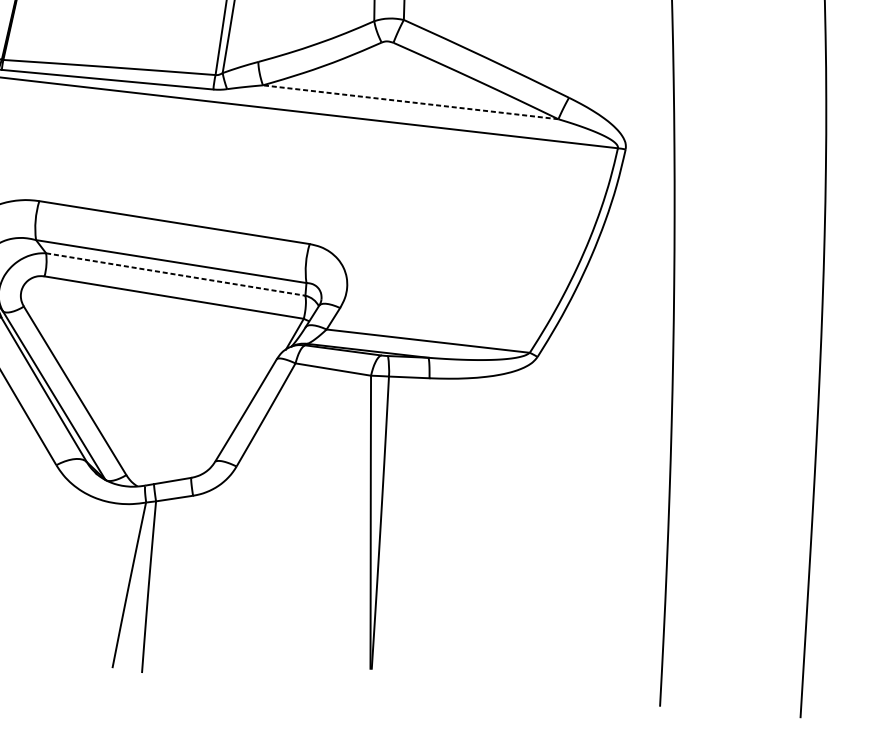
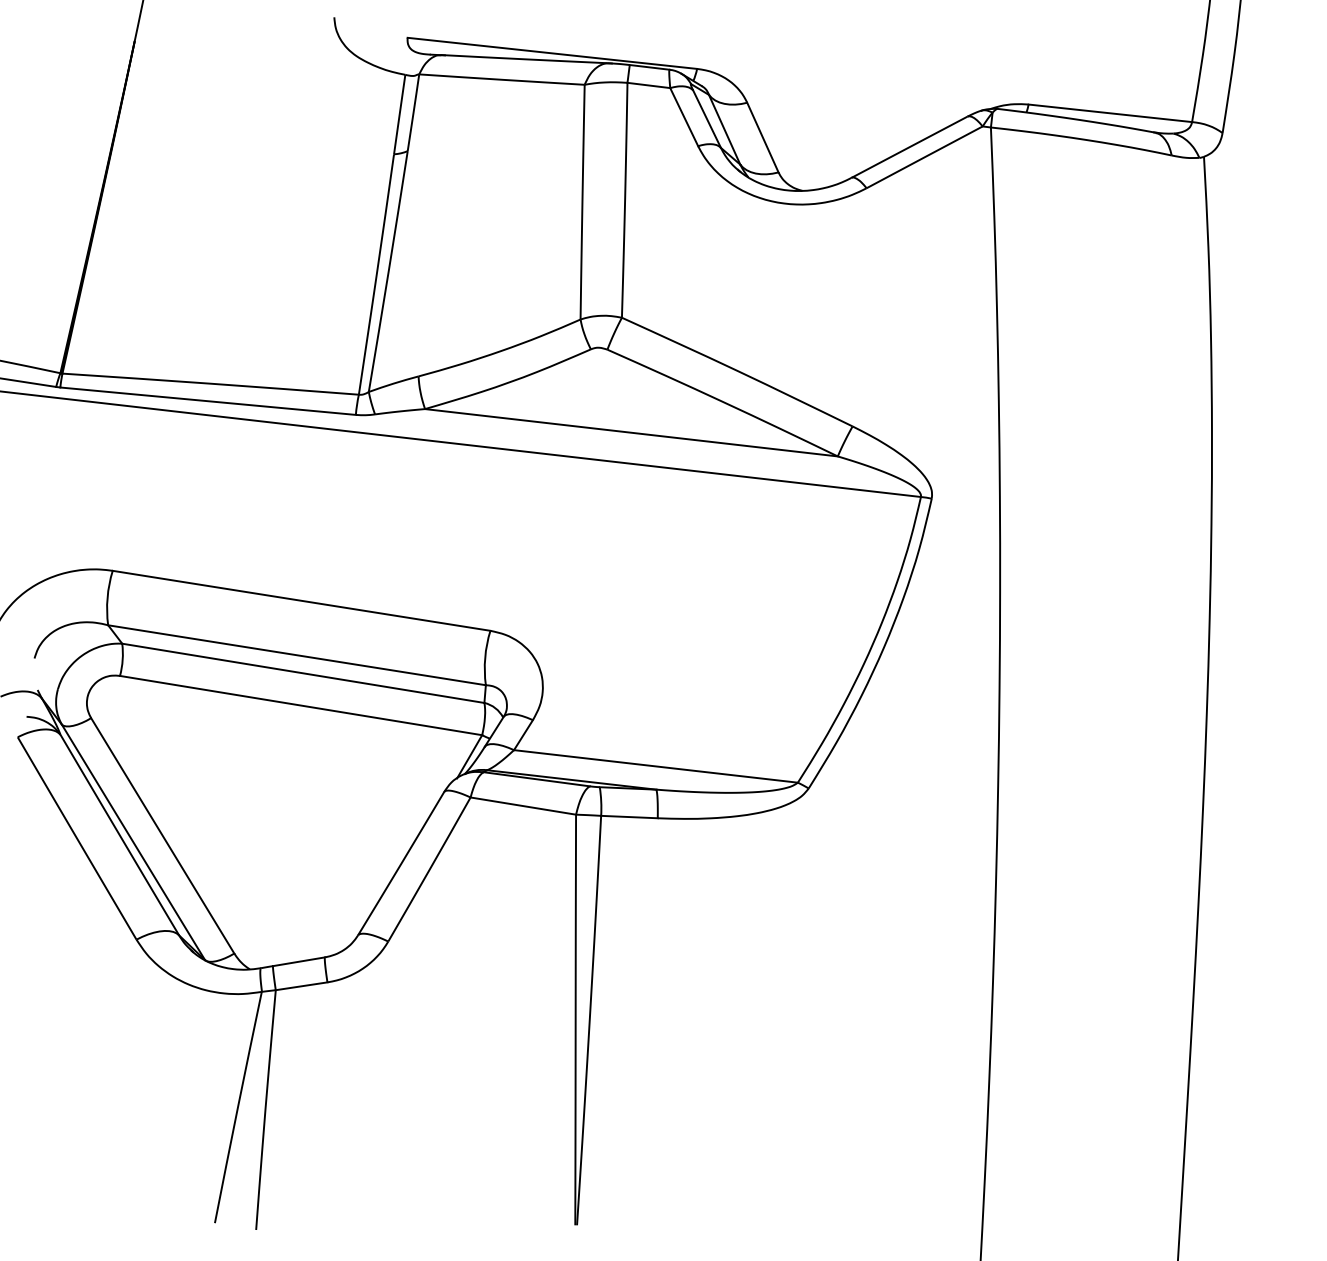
line: (410, 102) -> (631, 432), dashed -> solid
line: (175, 274) -> (303, 673), dashed -> solid

